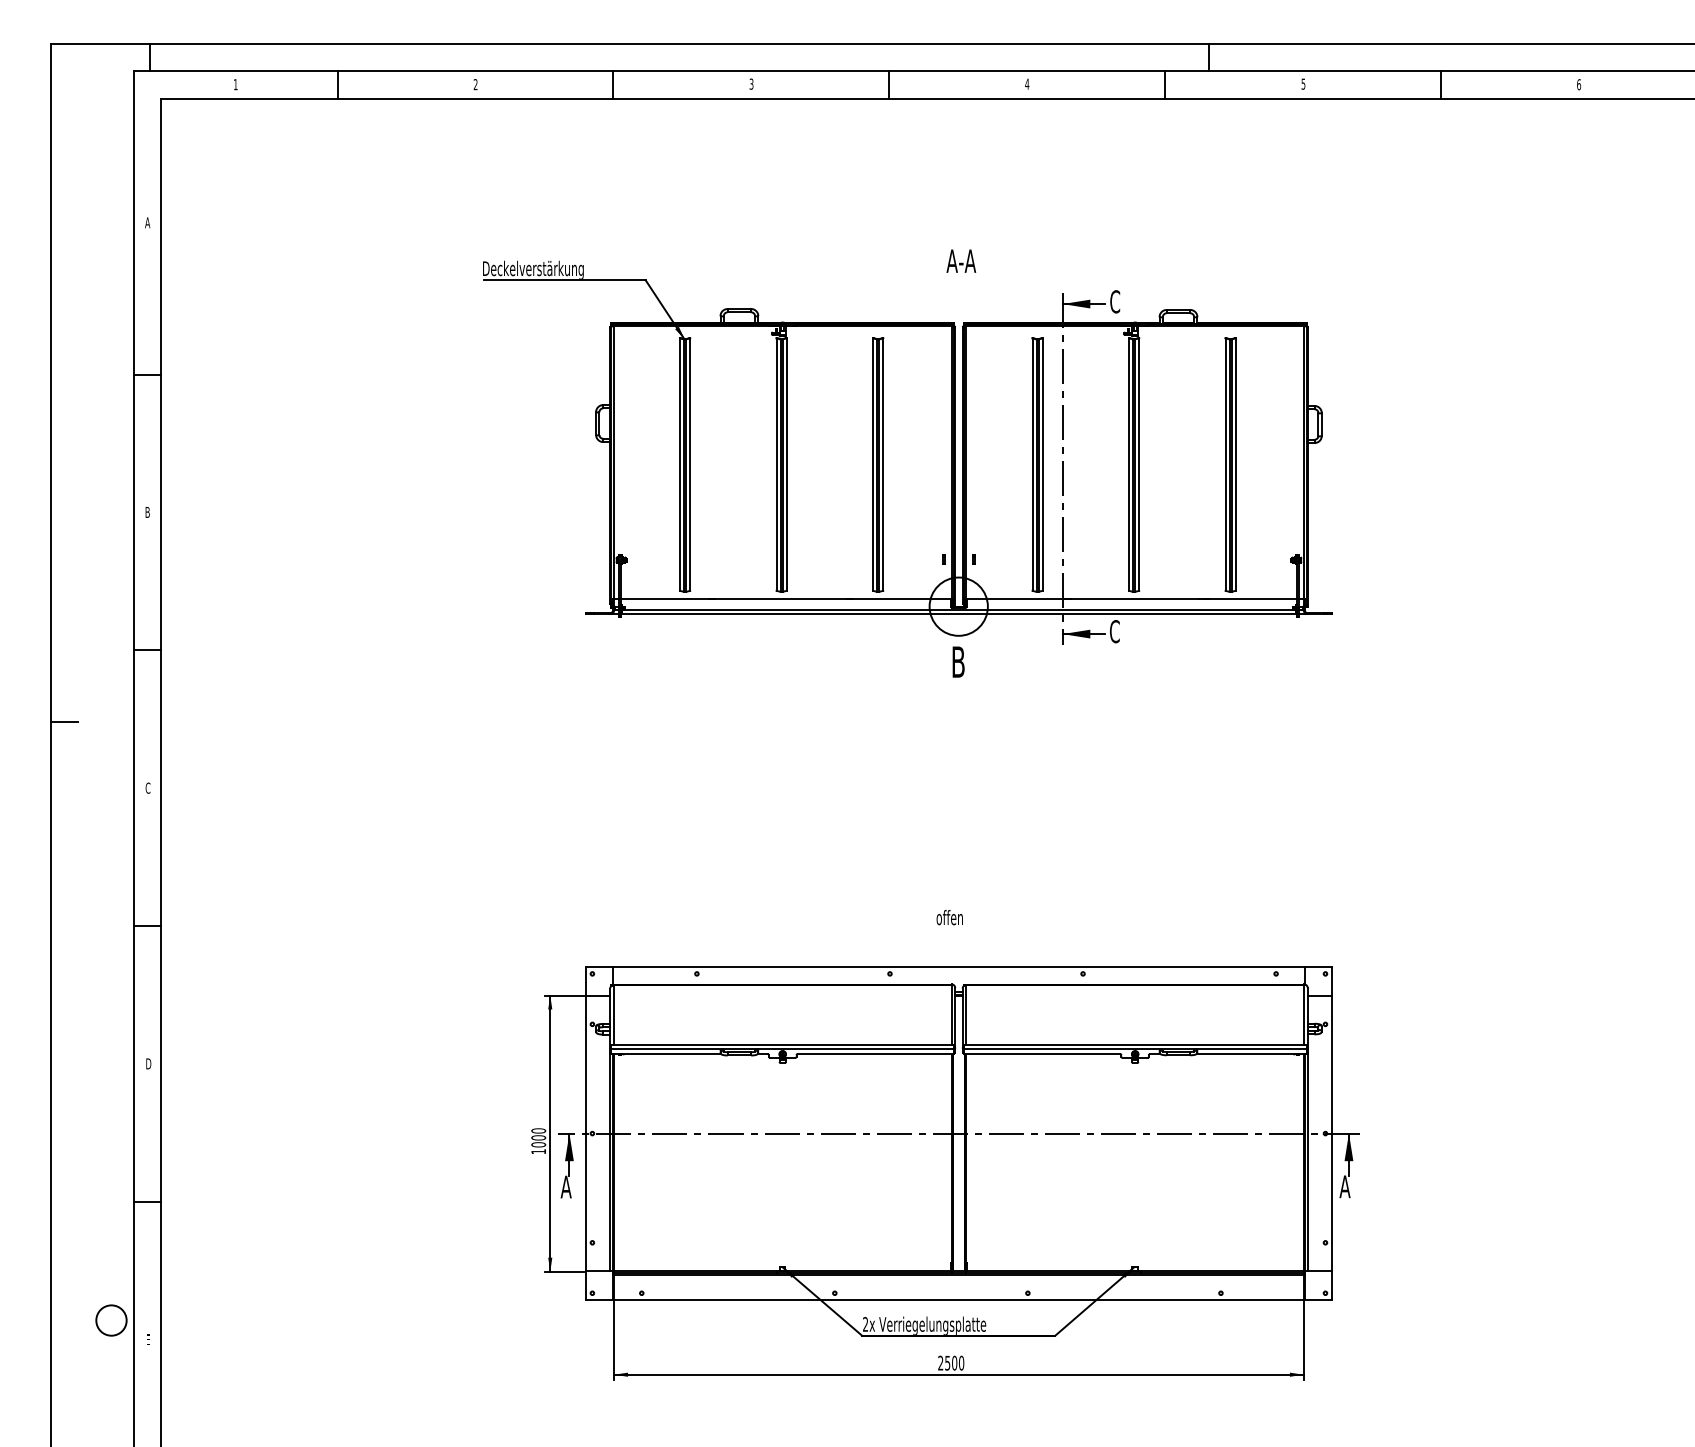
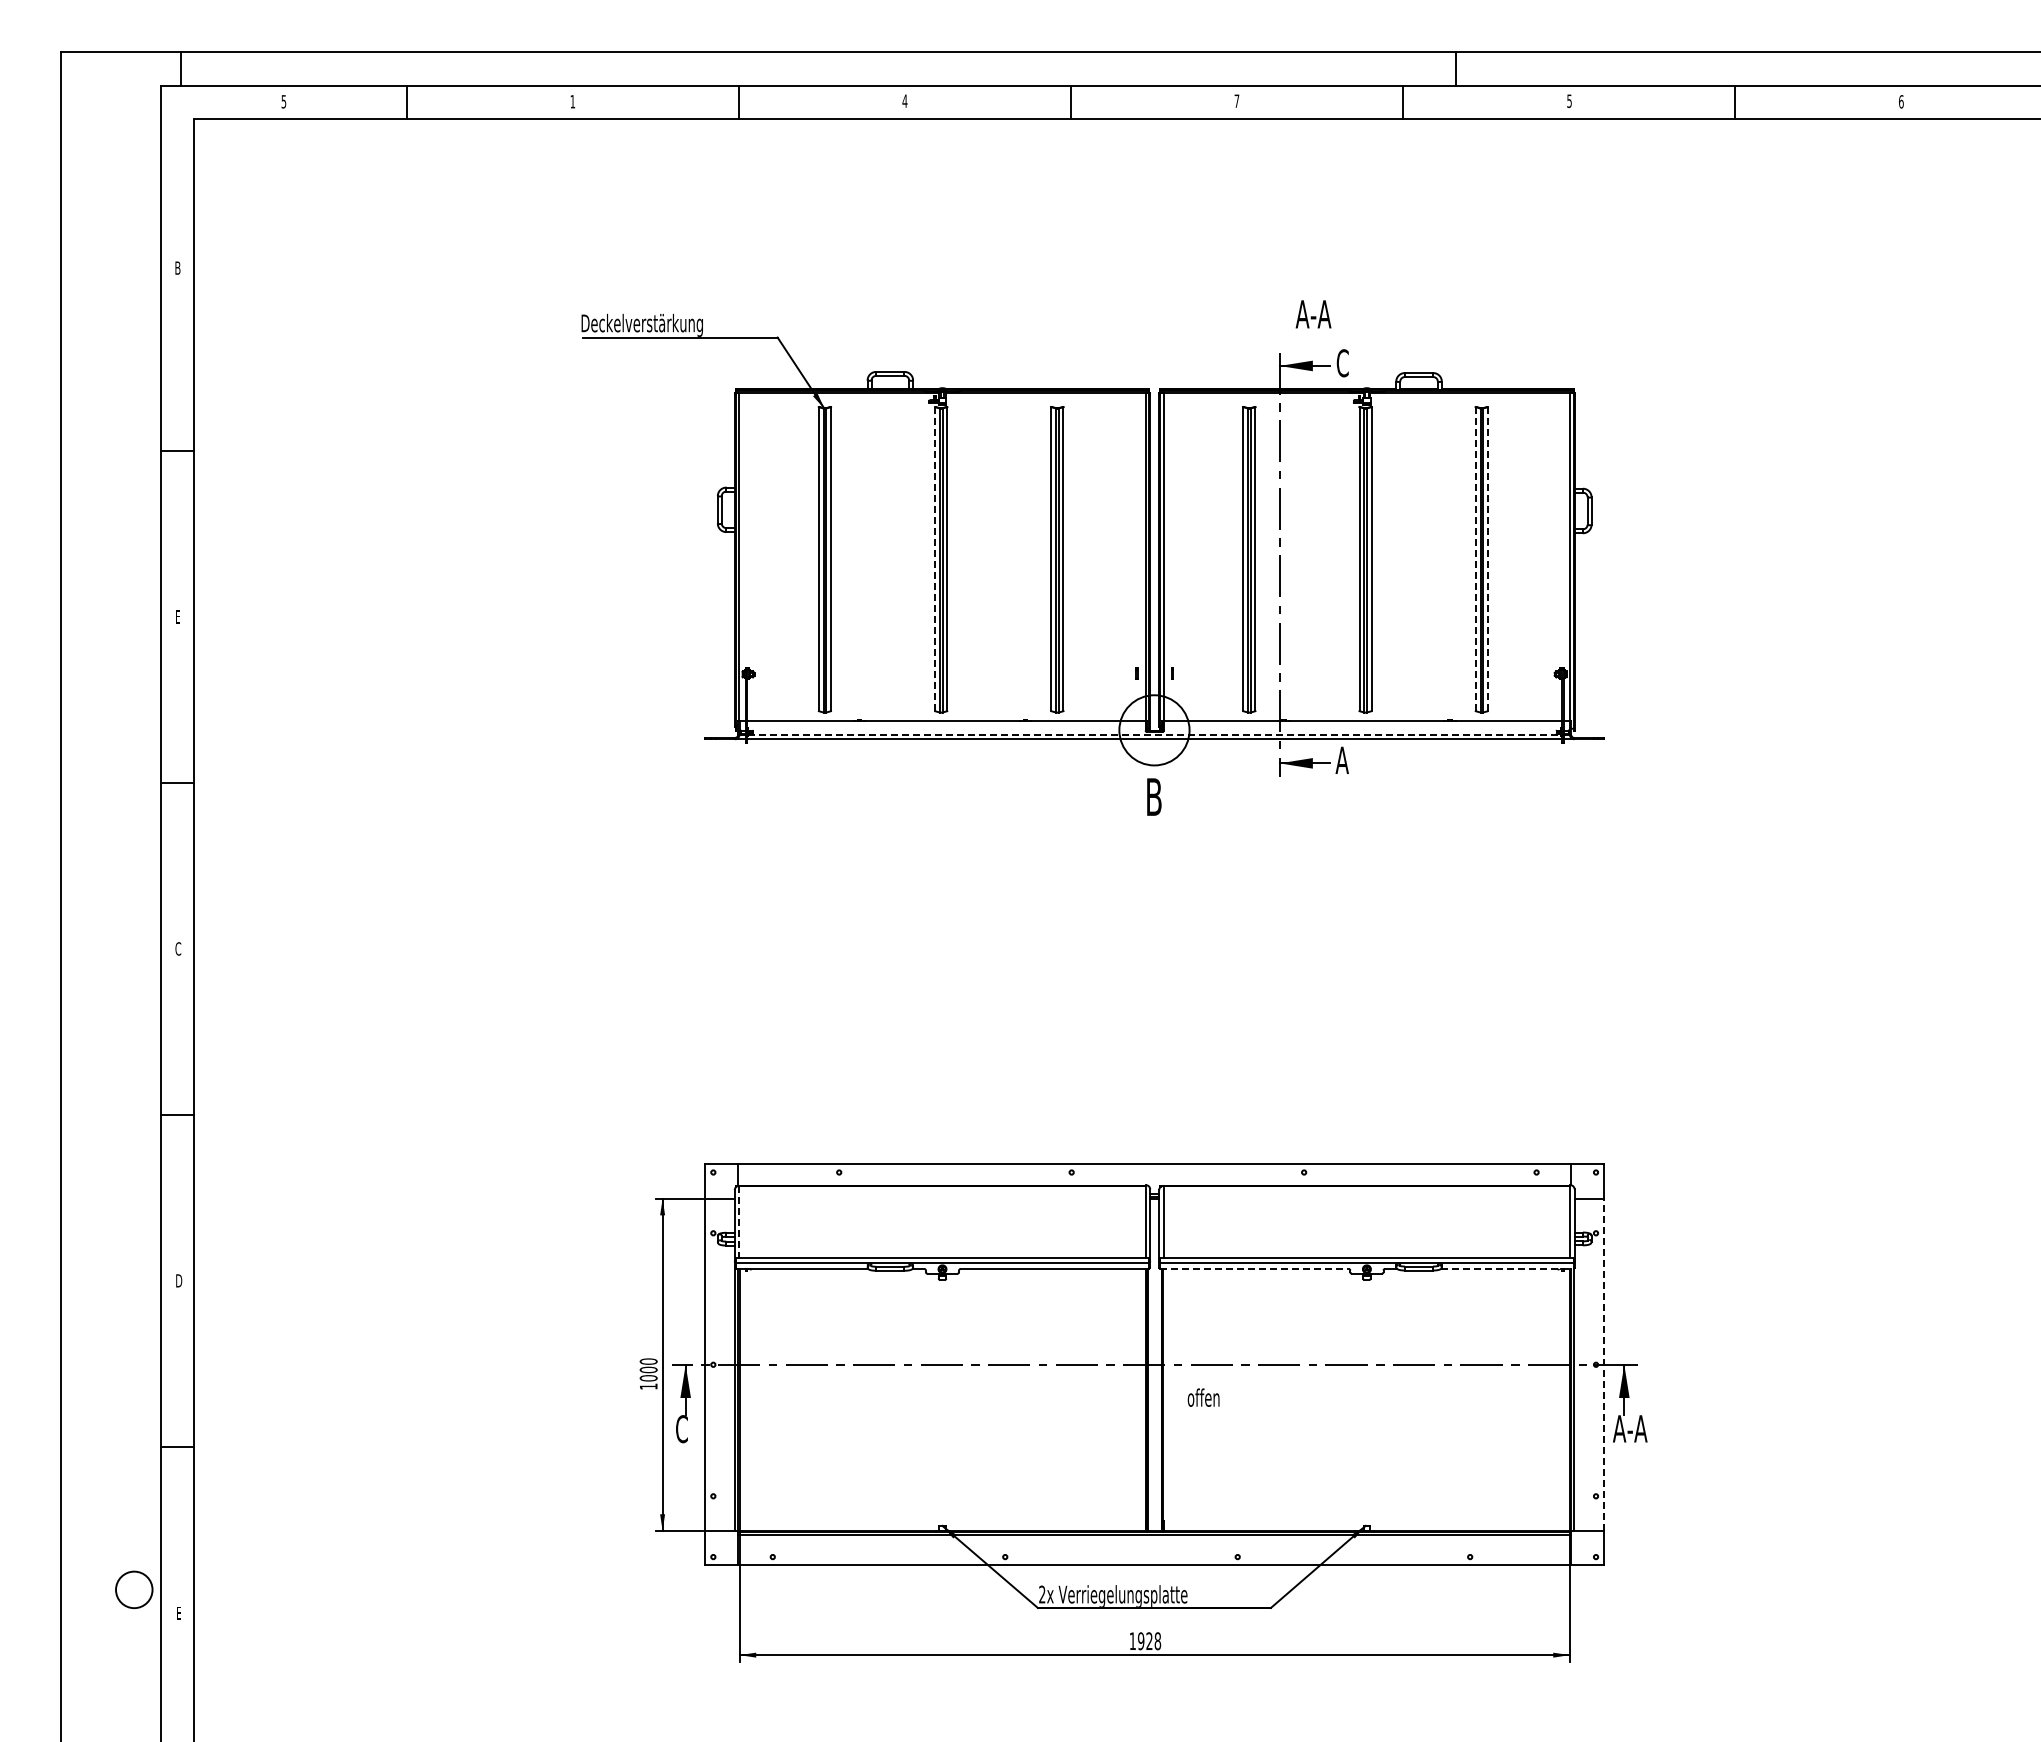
text: (1026, 83) -> (1236, 100), 4 -> 7
text: (235, 84) -> (283, 101), 1 -> 5
text: (475, 84) -> (572, 101), 2 -> 1
text: (751, 84) -> (904, 101), 3 -> 4
text: (147, 222) -> (177, 267), A -> B
text: (961, 261) -> (1313, 314), moved
line: (776, 463) -> (935, 558), solid -> dashed
line: (1225, 463) -> (1475, 558), solid -> dashed
line: (1235, 463) -> (1487, 558), solid -> dashed
text: (147, 512) -> (177, 616), B -> E
line: (959, 610) -> (1155, 734), solid -> dashed
text: (1114, 631) -> (1341, 760), C -> A
line: (64, 722) -> (77, 869), removed
text: (949, 917) -> (1203, 1397), moved
line: (614, 1015) -> (739, 1222), solid -> dashed
line: (1041, 1053) -> (1254, 1268), solid -> dashed
line: (1251, 1053) -> (1507, 1268), solid -> dashed
line: (1332, 1133) -> (1604, 1364), solid -> dashed
text: (1359, 1186) -> (1637, 1428), A -> A-A
text: (565, 1187) -> (681, 1429), A -> C
text: (951, 1363) -> (1145, 1641), 2500 -> 1928

